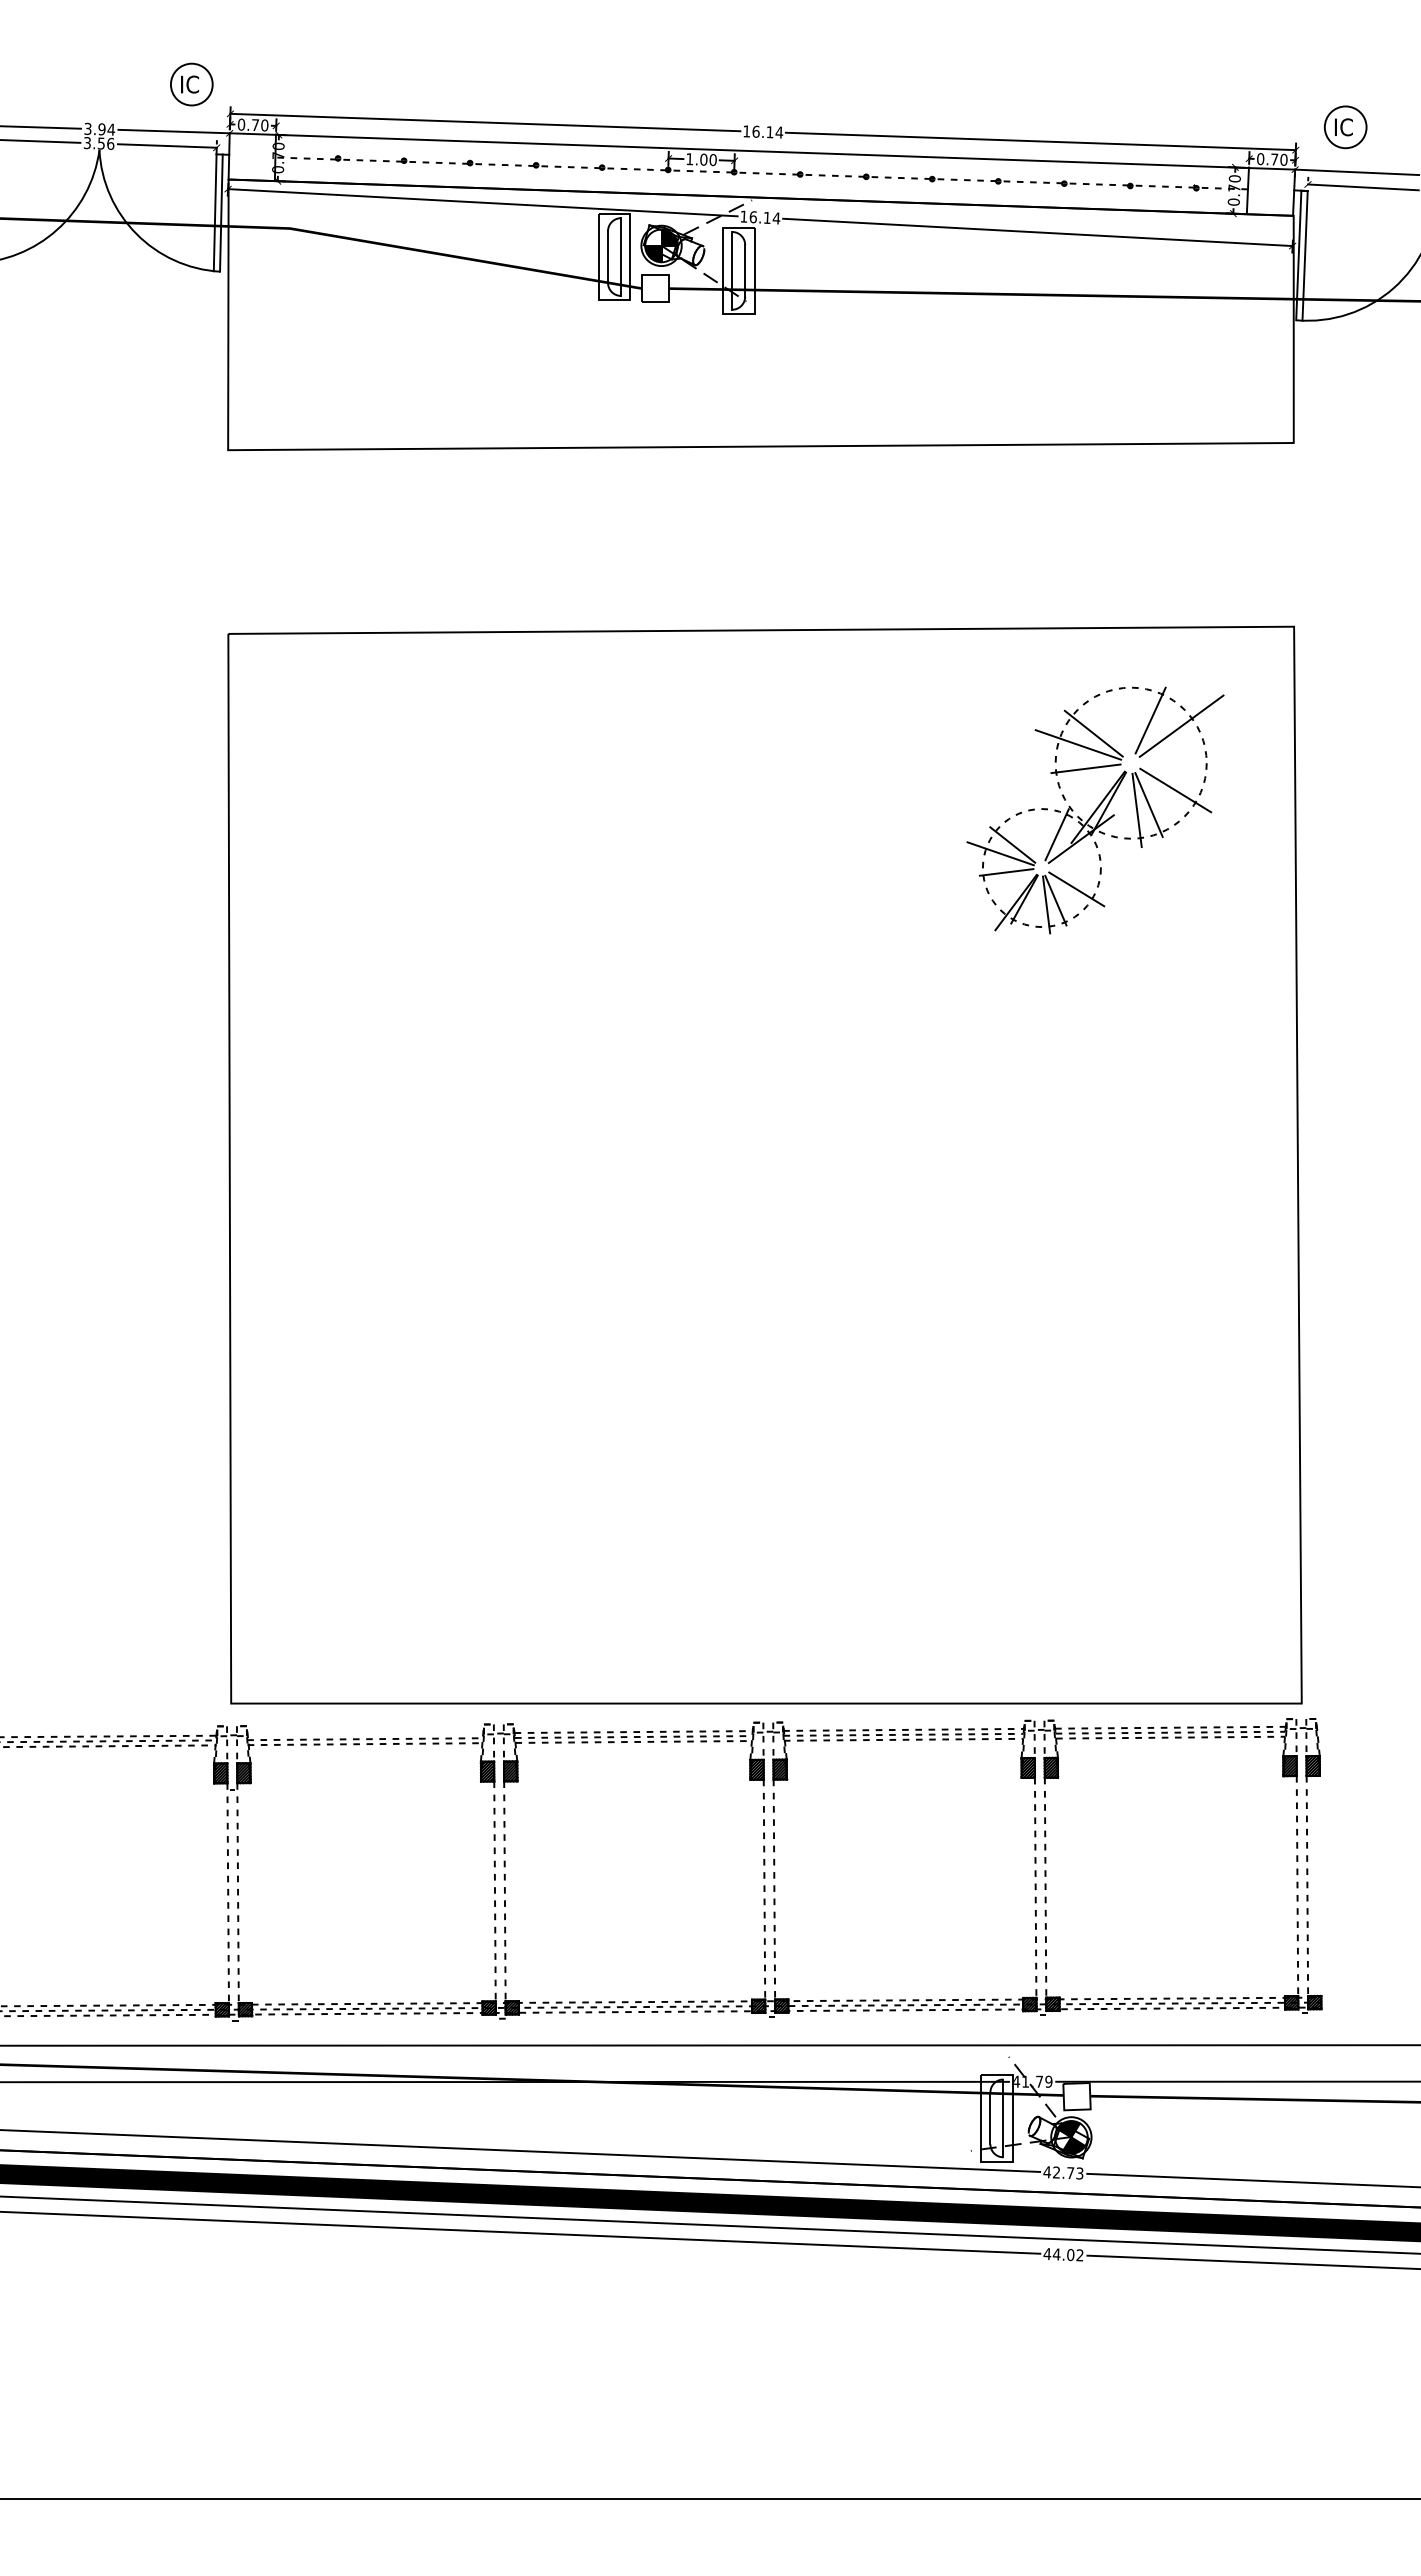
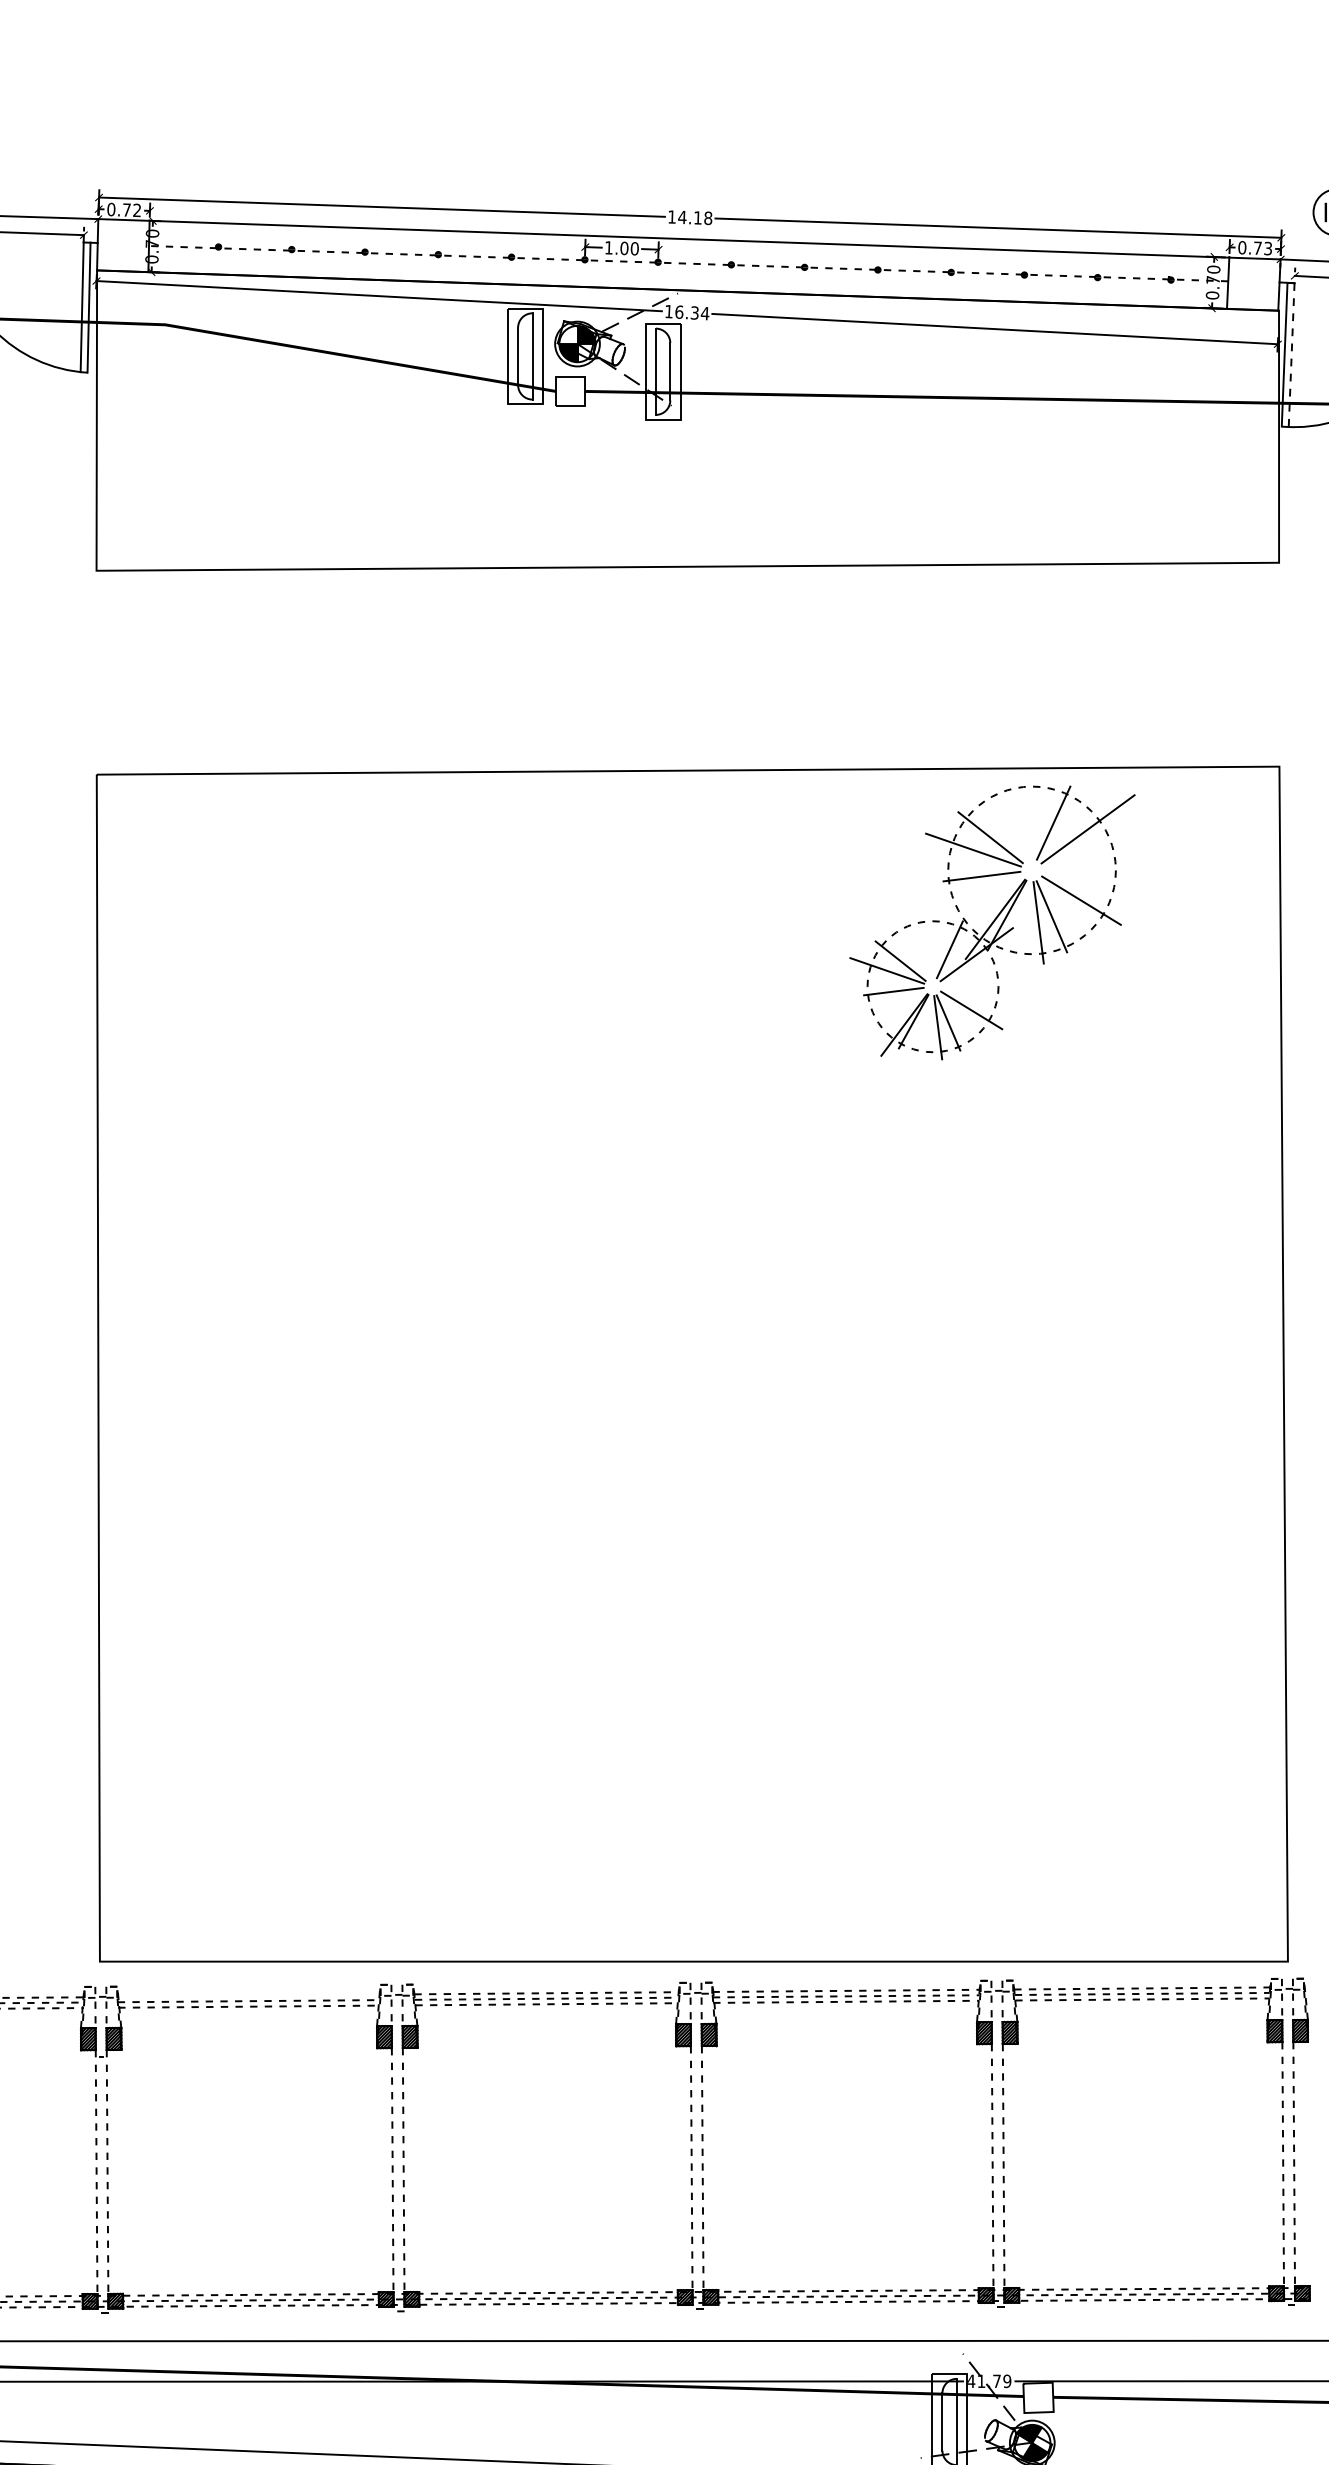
part: (191, 84) -> (55, 164), removed
text: (264, 125) -> (136, 210), 0.70 -> 0.72
text: (767, 131) -> (695, 217), 16.14 -> 14.18
text: (1283, 159) -> (1267, 248), 0.70 -> 0.73
text: (766, 217) -> (693, 312), 16.14 -> 16.34
line: (1305, 255) -> (1292, 354), solid -> dashed
part: (1095, 810) -> (992, 922), moved

